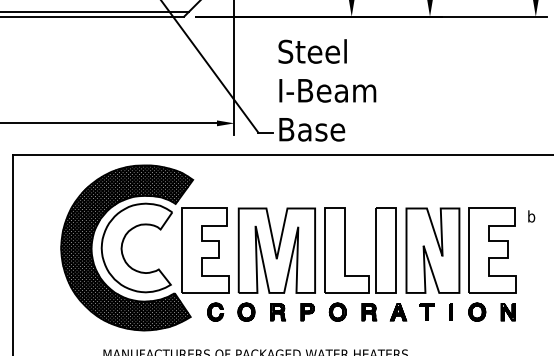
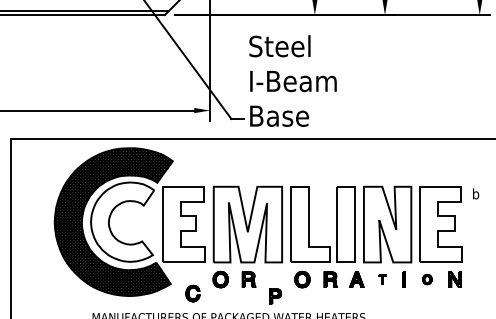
part: (215, 312) -> (192, 293), moved
part: (307, 312) -> (275, 296), moved
part: (426, 312) -> (381, 279), size x0.6
part: (477, 312) -> (427, 279), size x0.6

